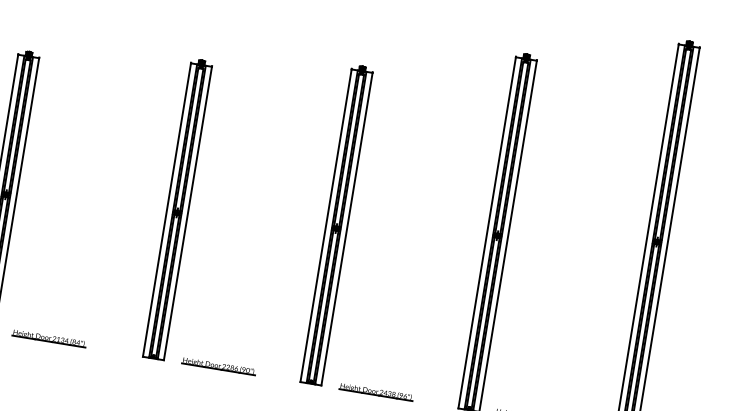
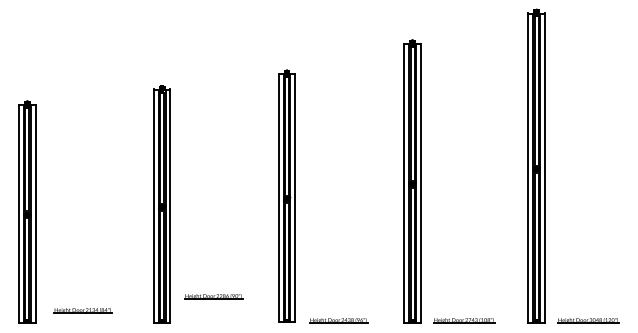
part: (48, 338) -> (82, 310), moved
part: (218, 366) -> (213, 296), moved

